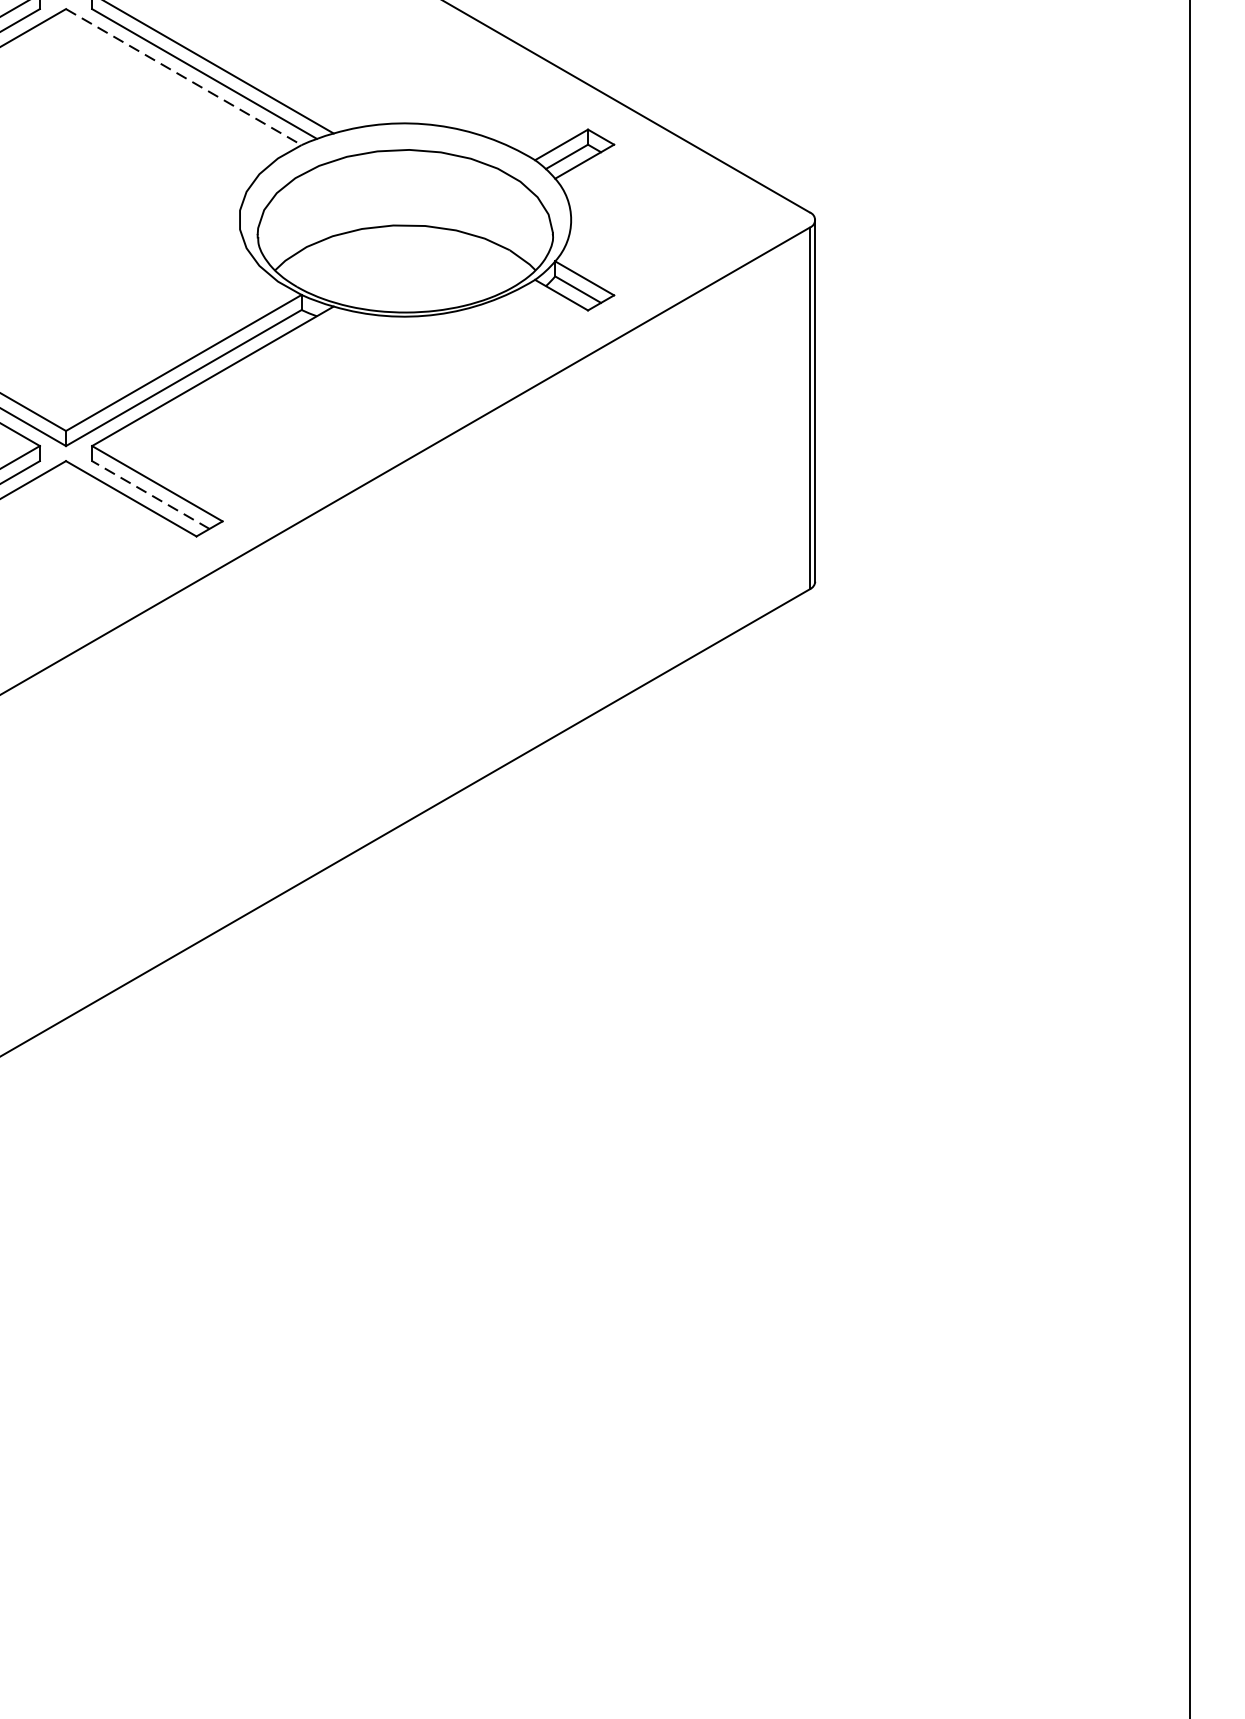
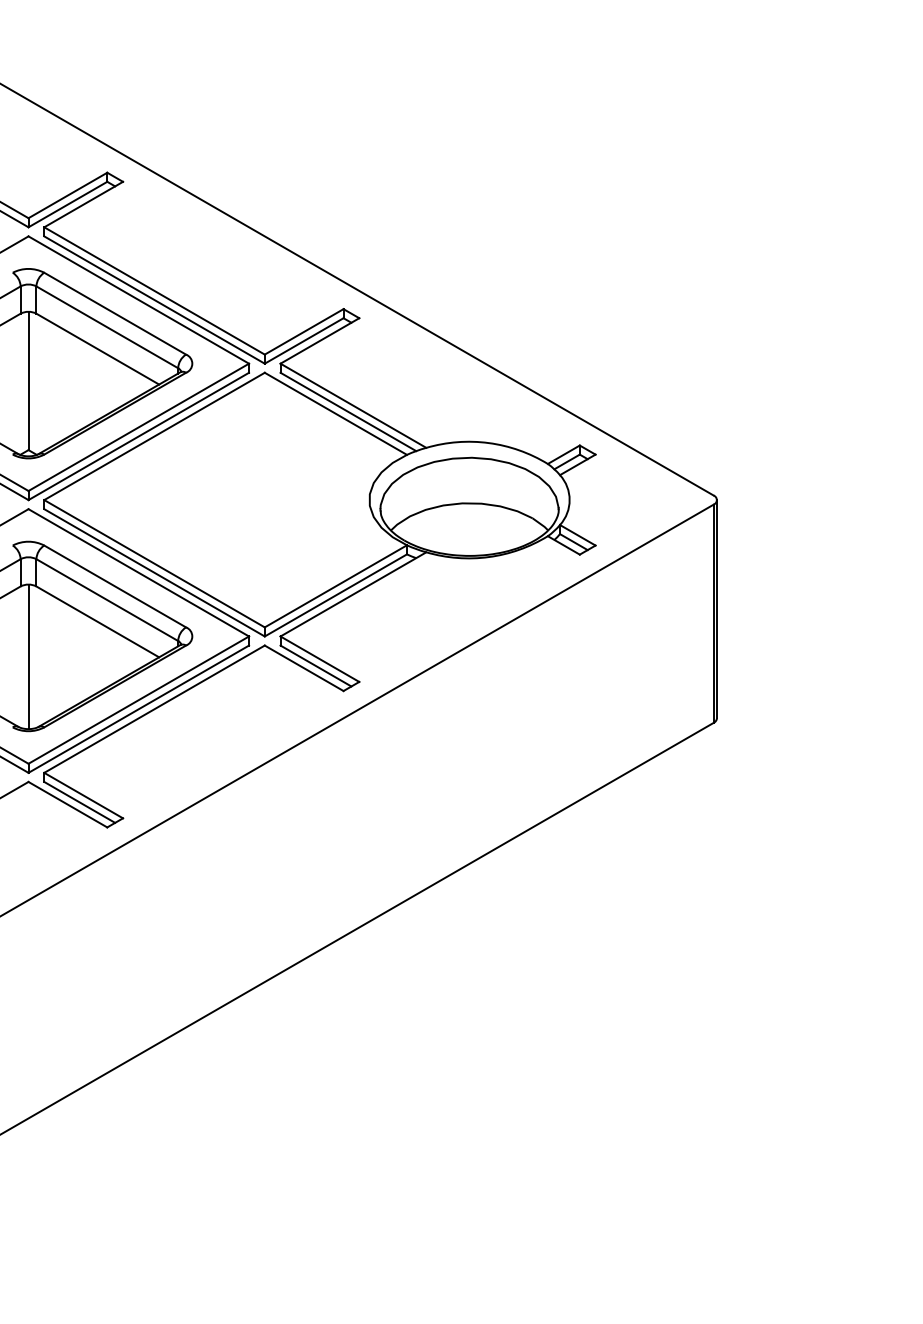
line: (184, 78) -> (336, 414), dashed -> solid
line: (150, 495) -> (315, 666), dashed -> solid

